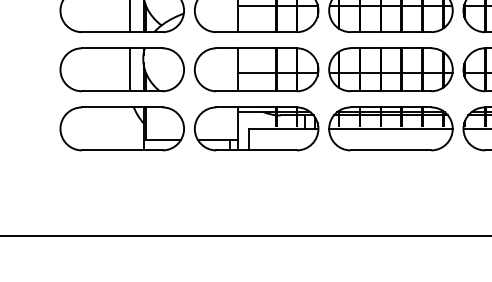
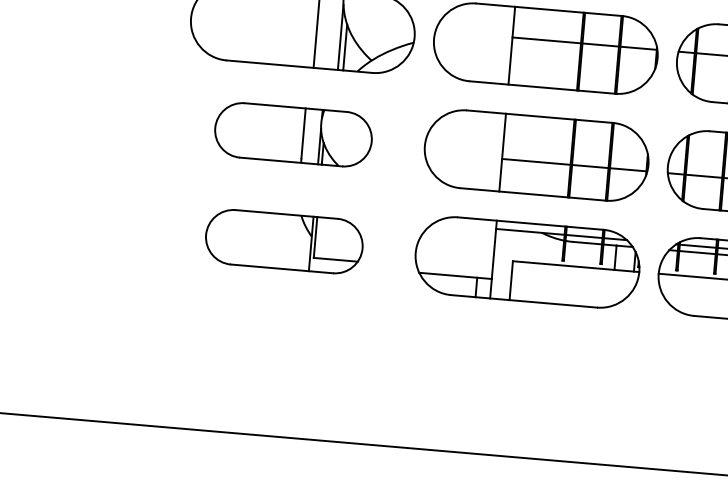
part: (121, 69) -> (292, 134), size x0.7
part: (121, 128) -> (283, 240), size x0.7

